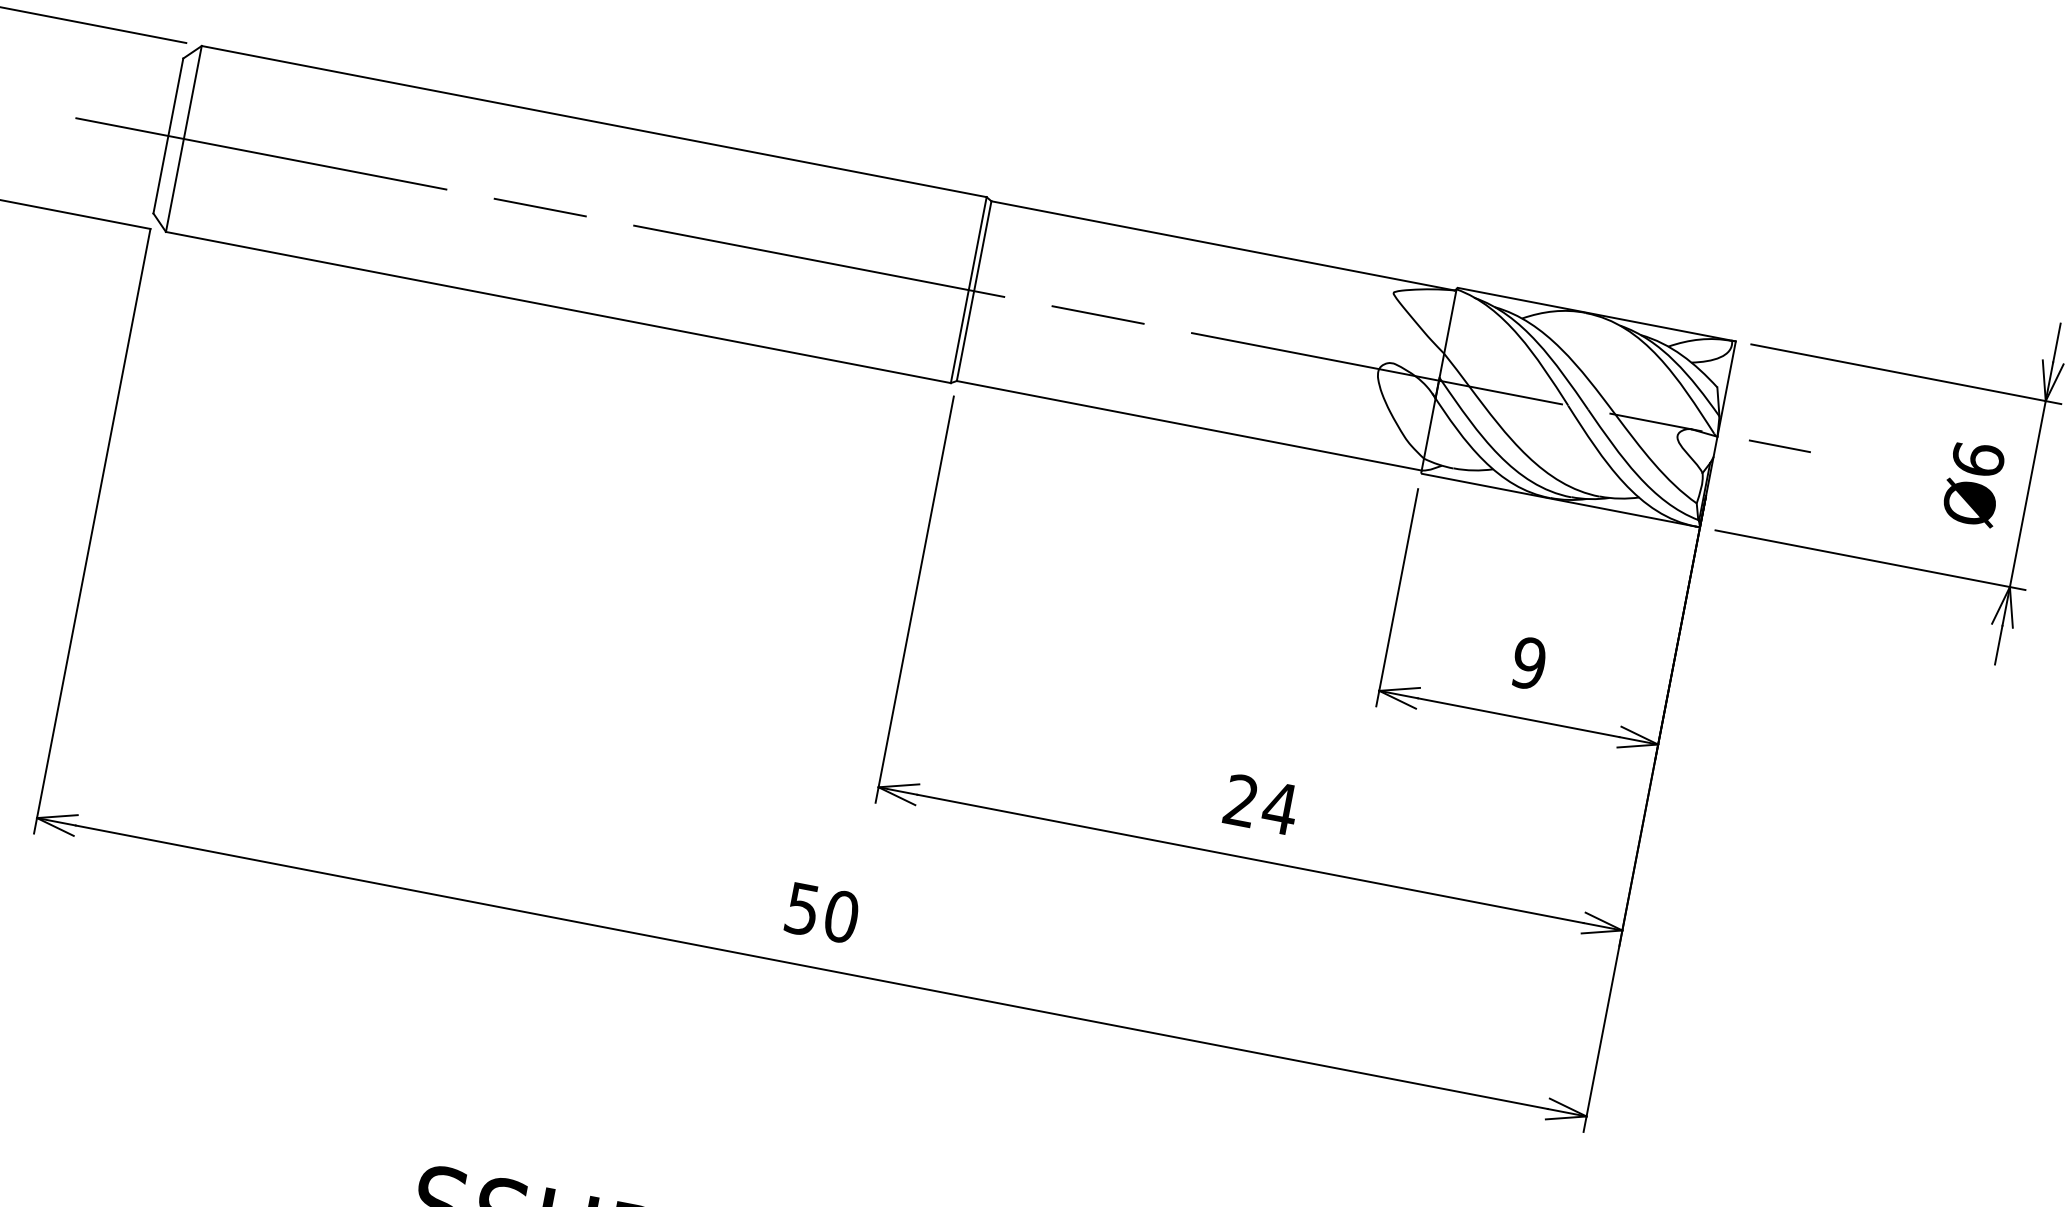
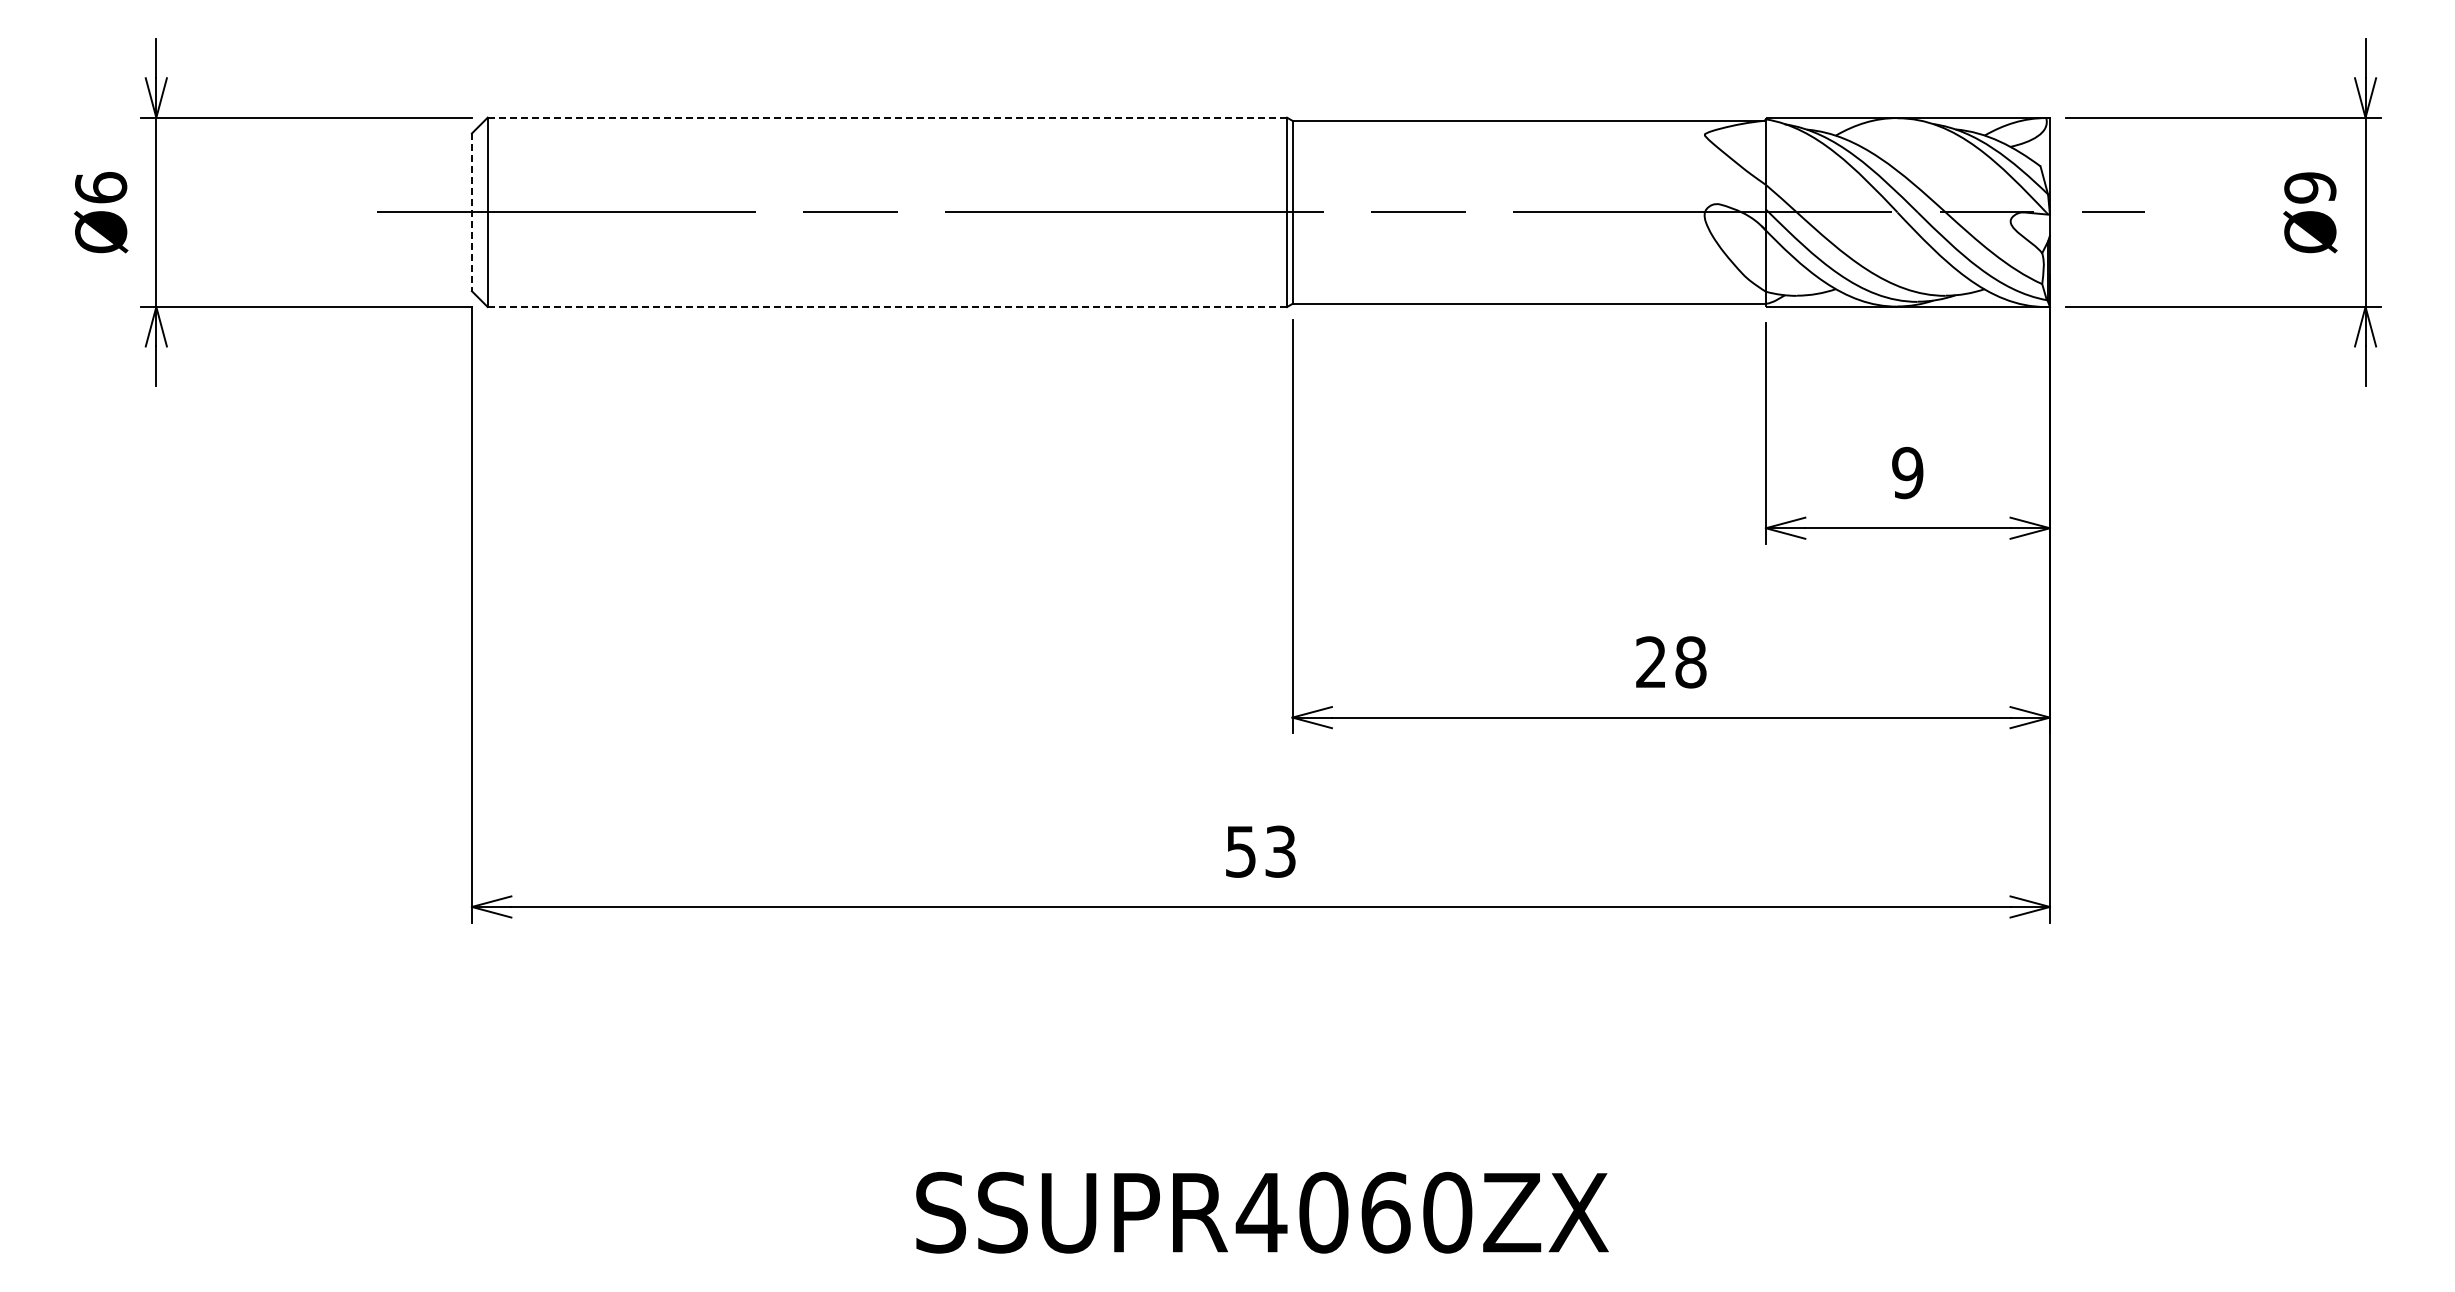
line: (594, 121) -> (887, 117), solid -> dashed
line: (167, 136) -> (471, 212), solid -> dashed
line: (558, 307) -> (887, 307), solid -> dashed
text: (1978, 459) -> (2310, 187), Ø6 -> Ø9
text: (1279, 808) -> (1690, 662), 24 -> 28
text: (841, 916) -> (1280, 851), 50 -> 53

